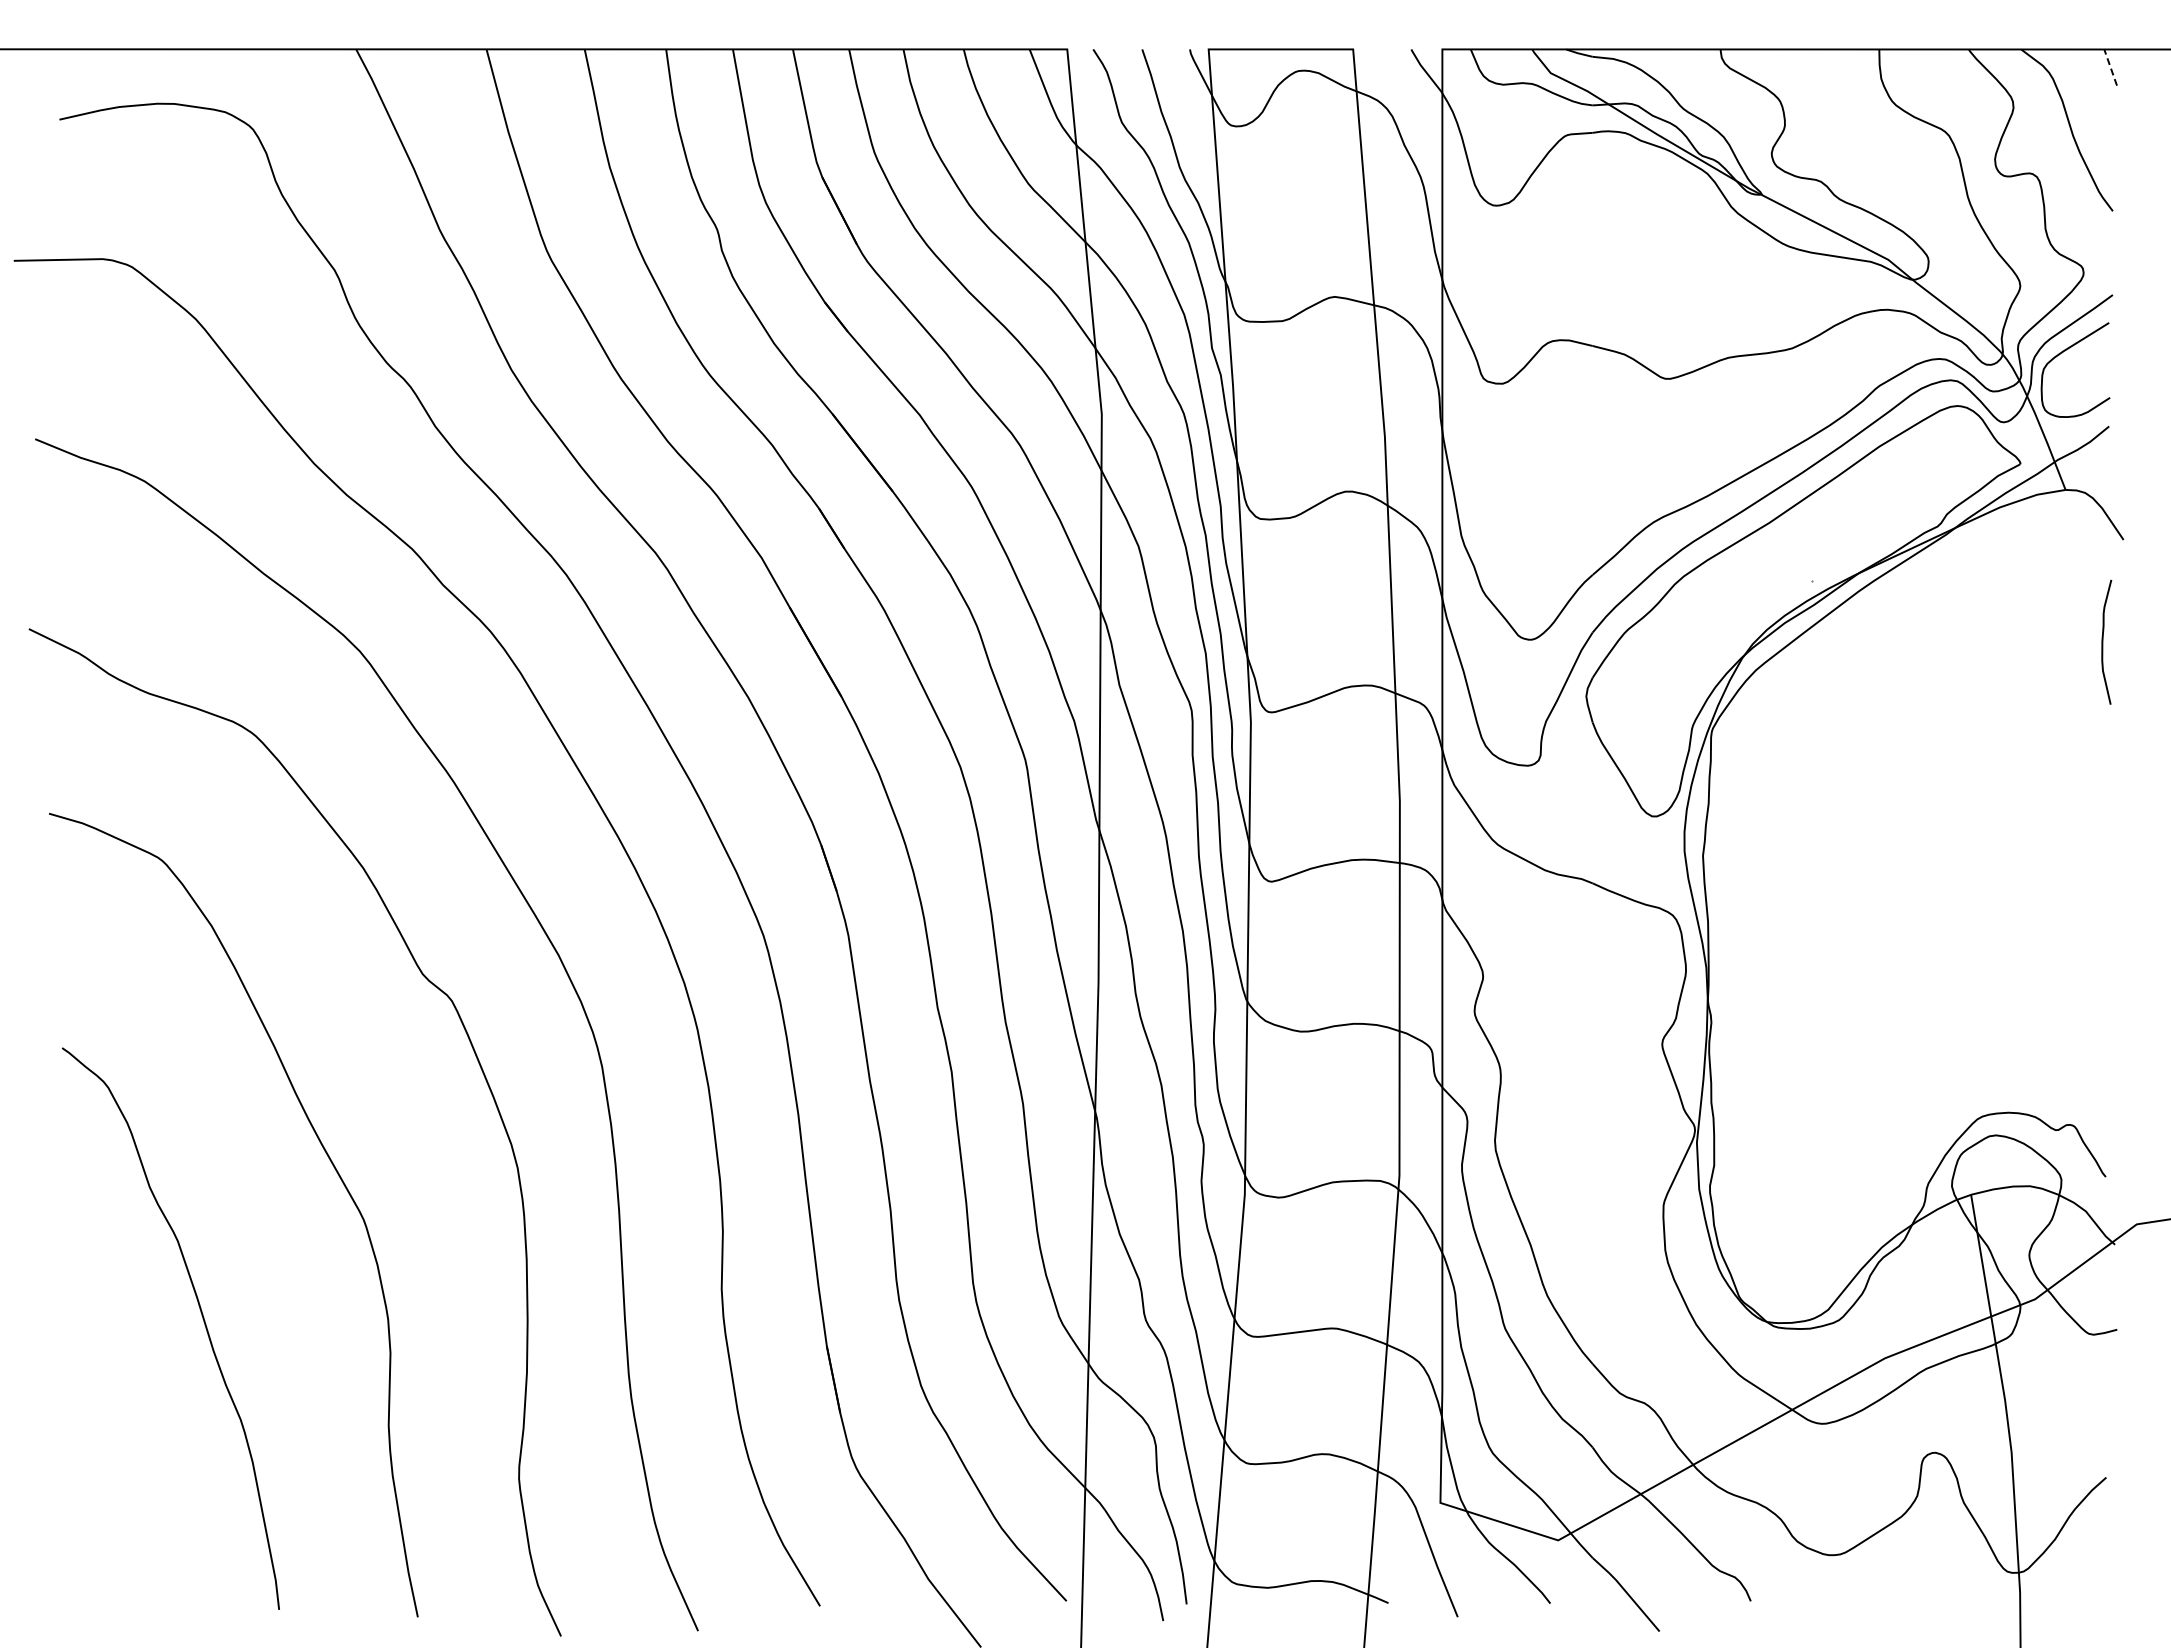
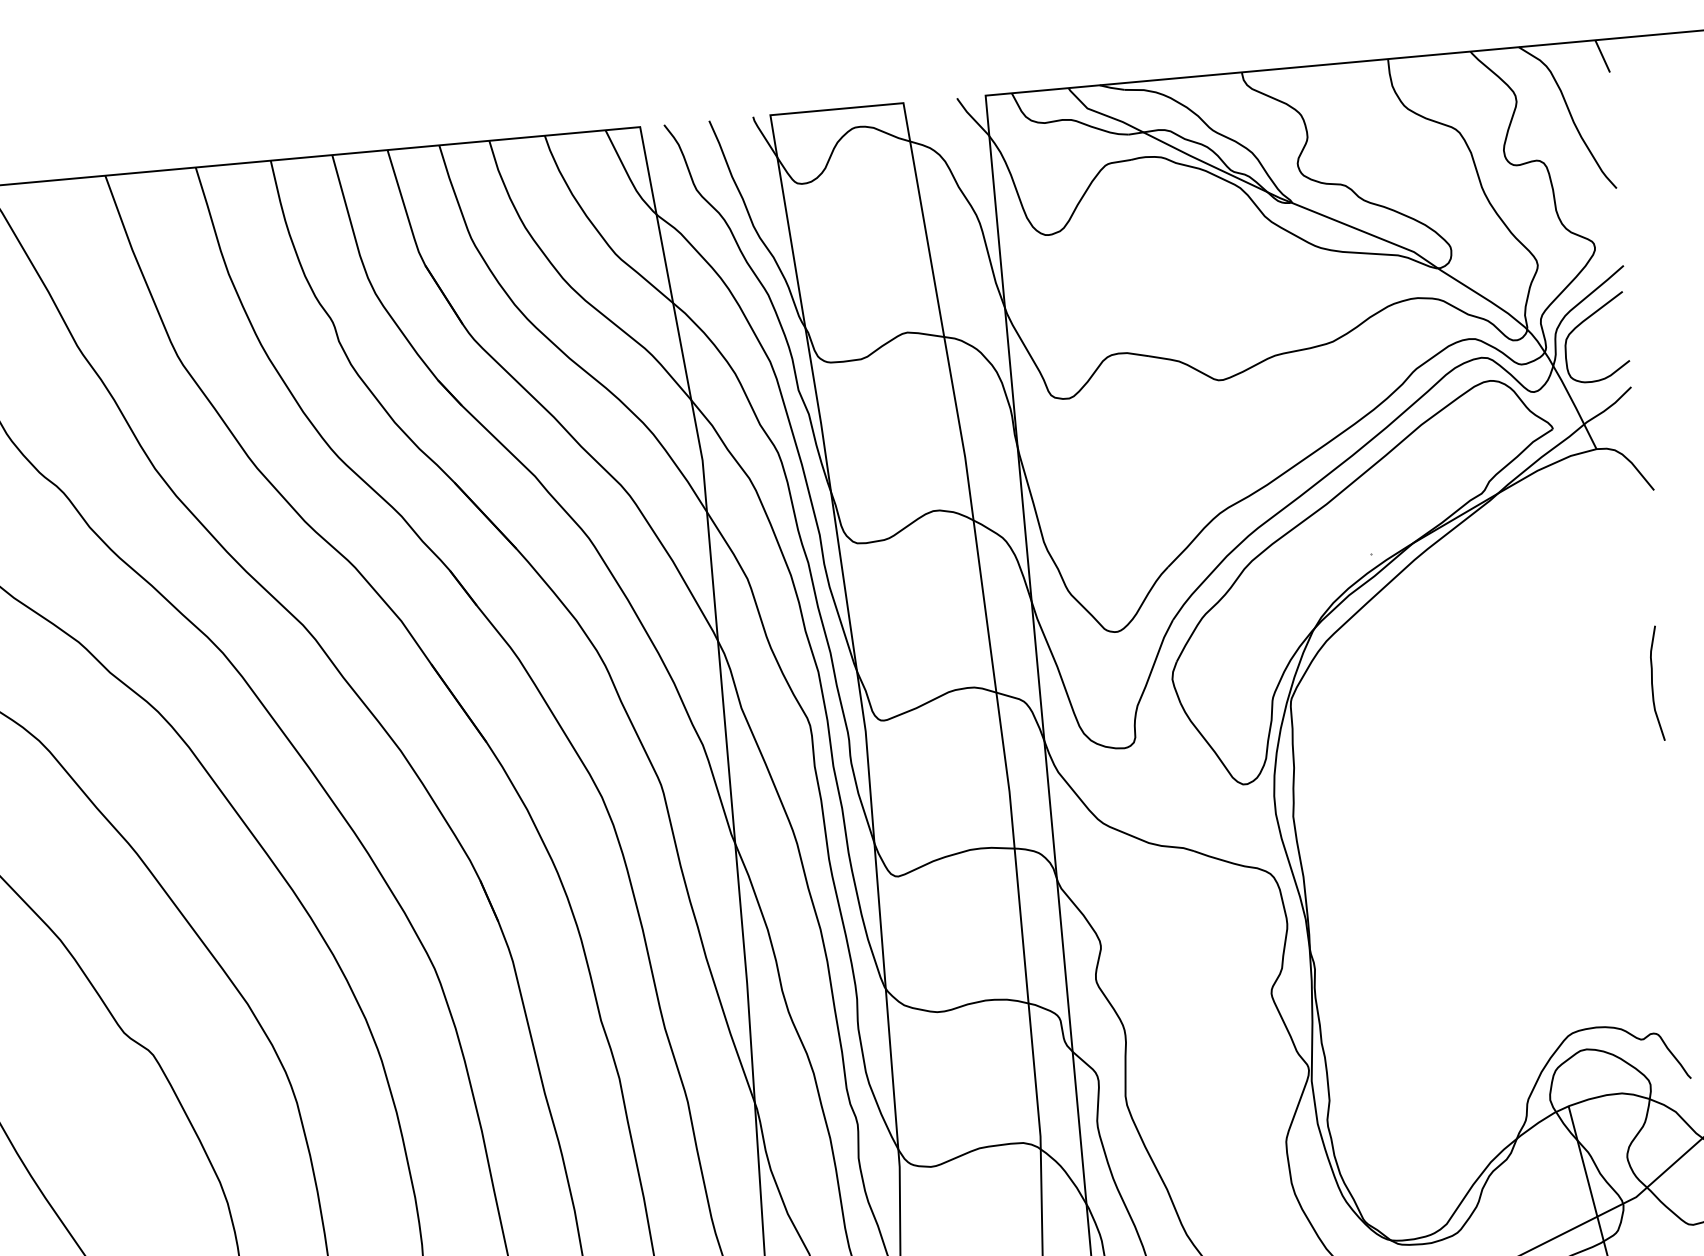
line: (2110, 67) -> (1602, 56), dashed -> solid
curve: (2103, 641) -> (1653, 683), moved

